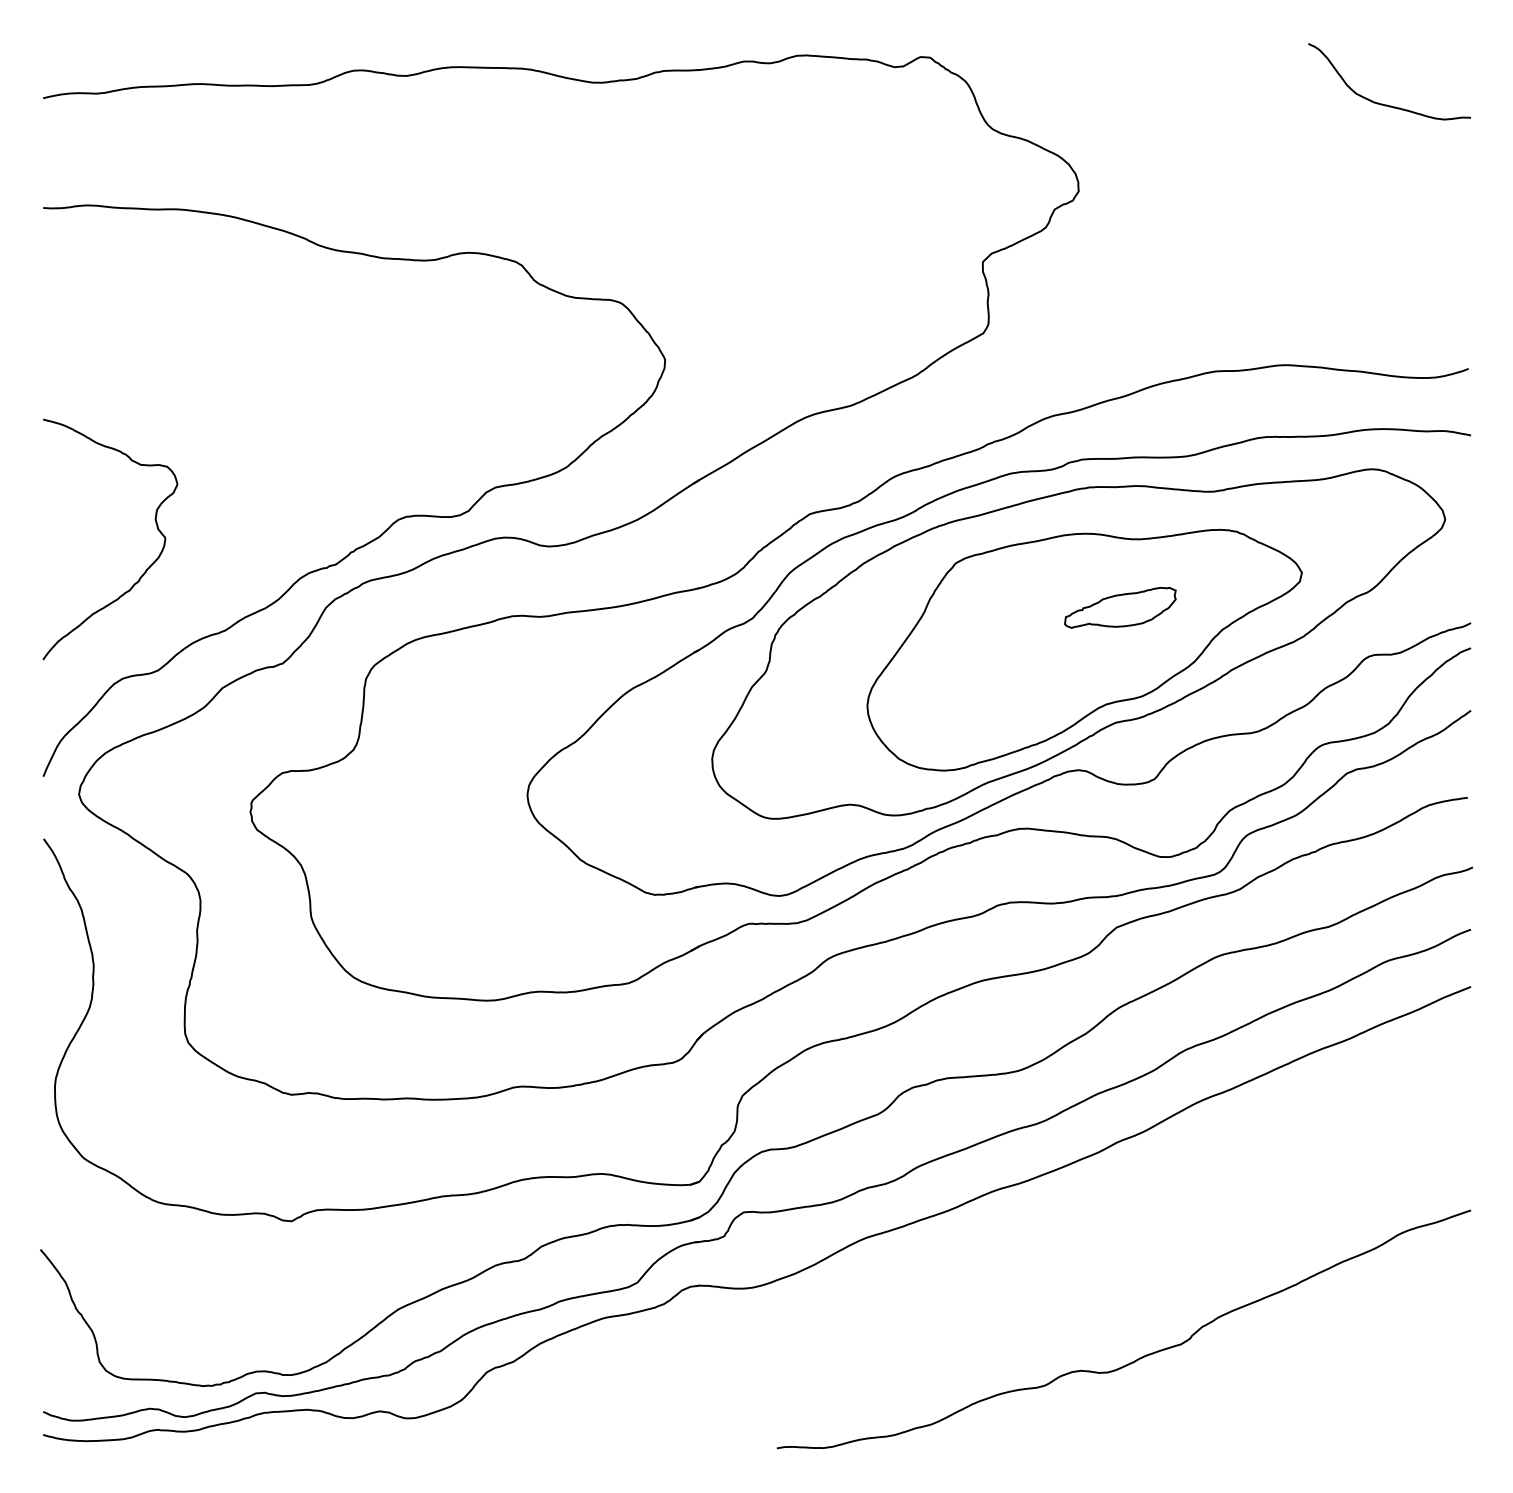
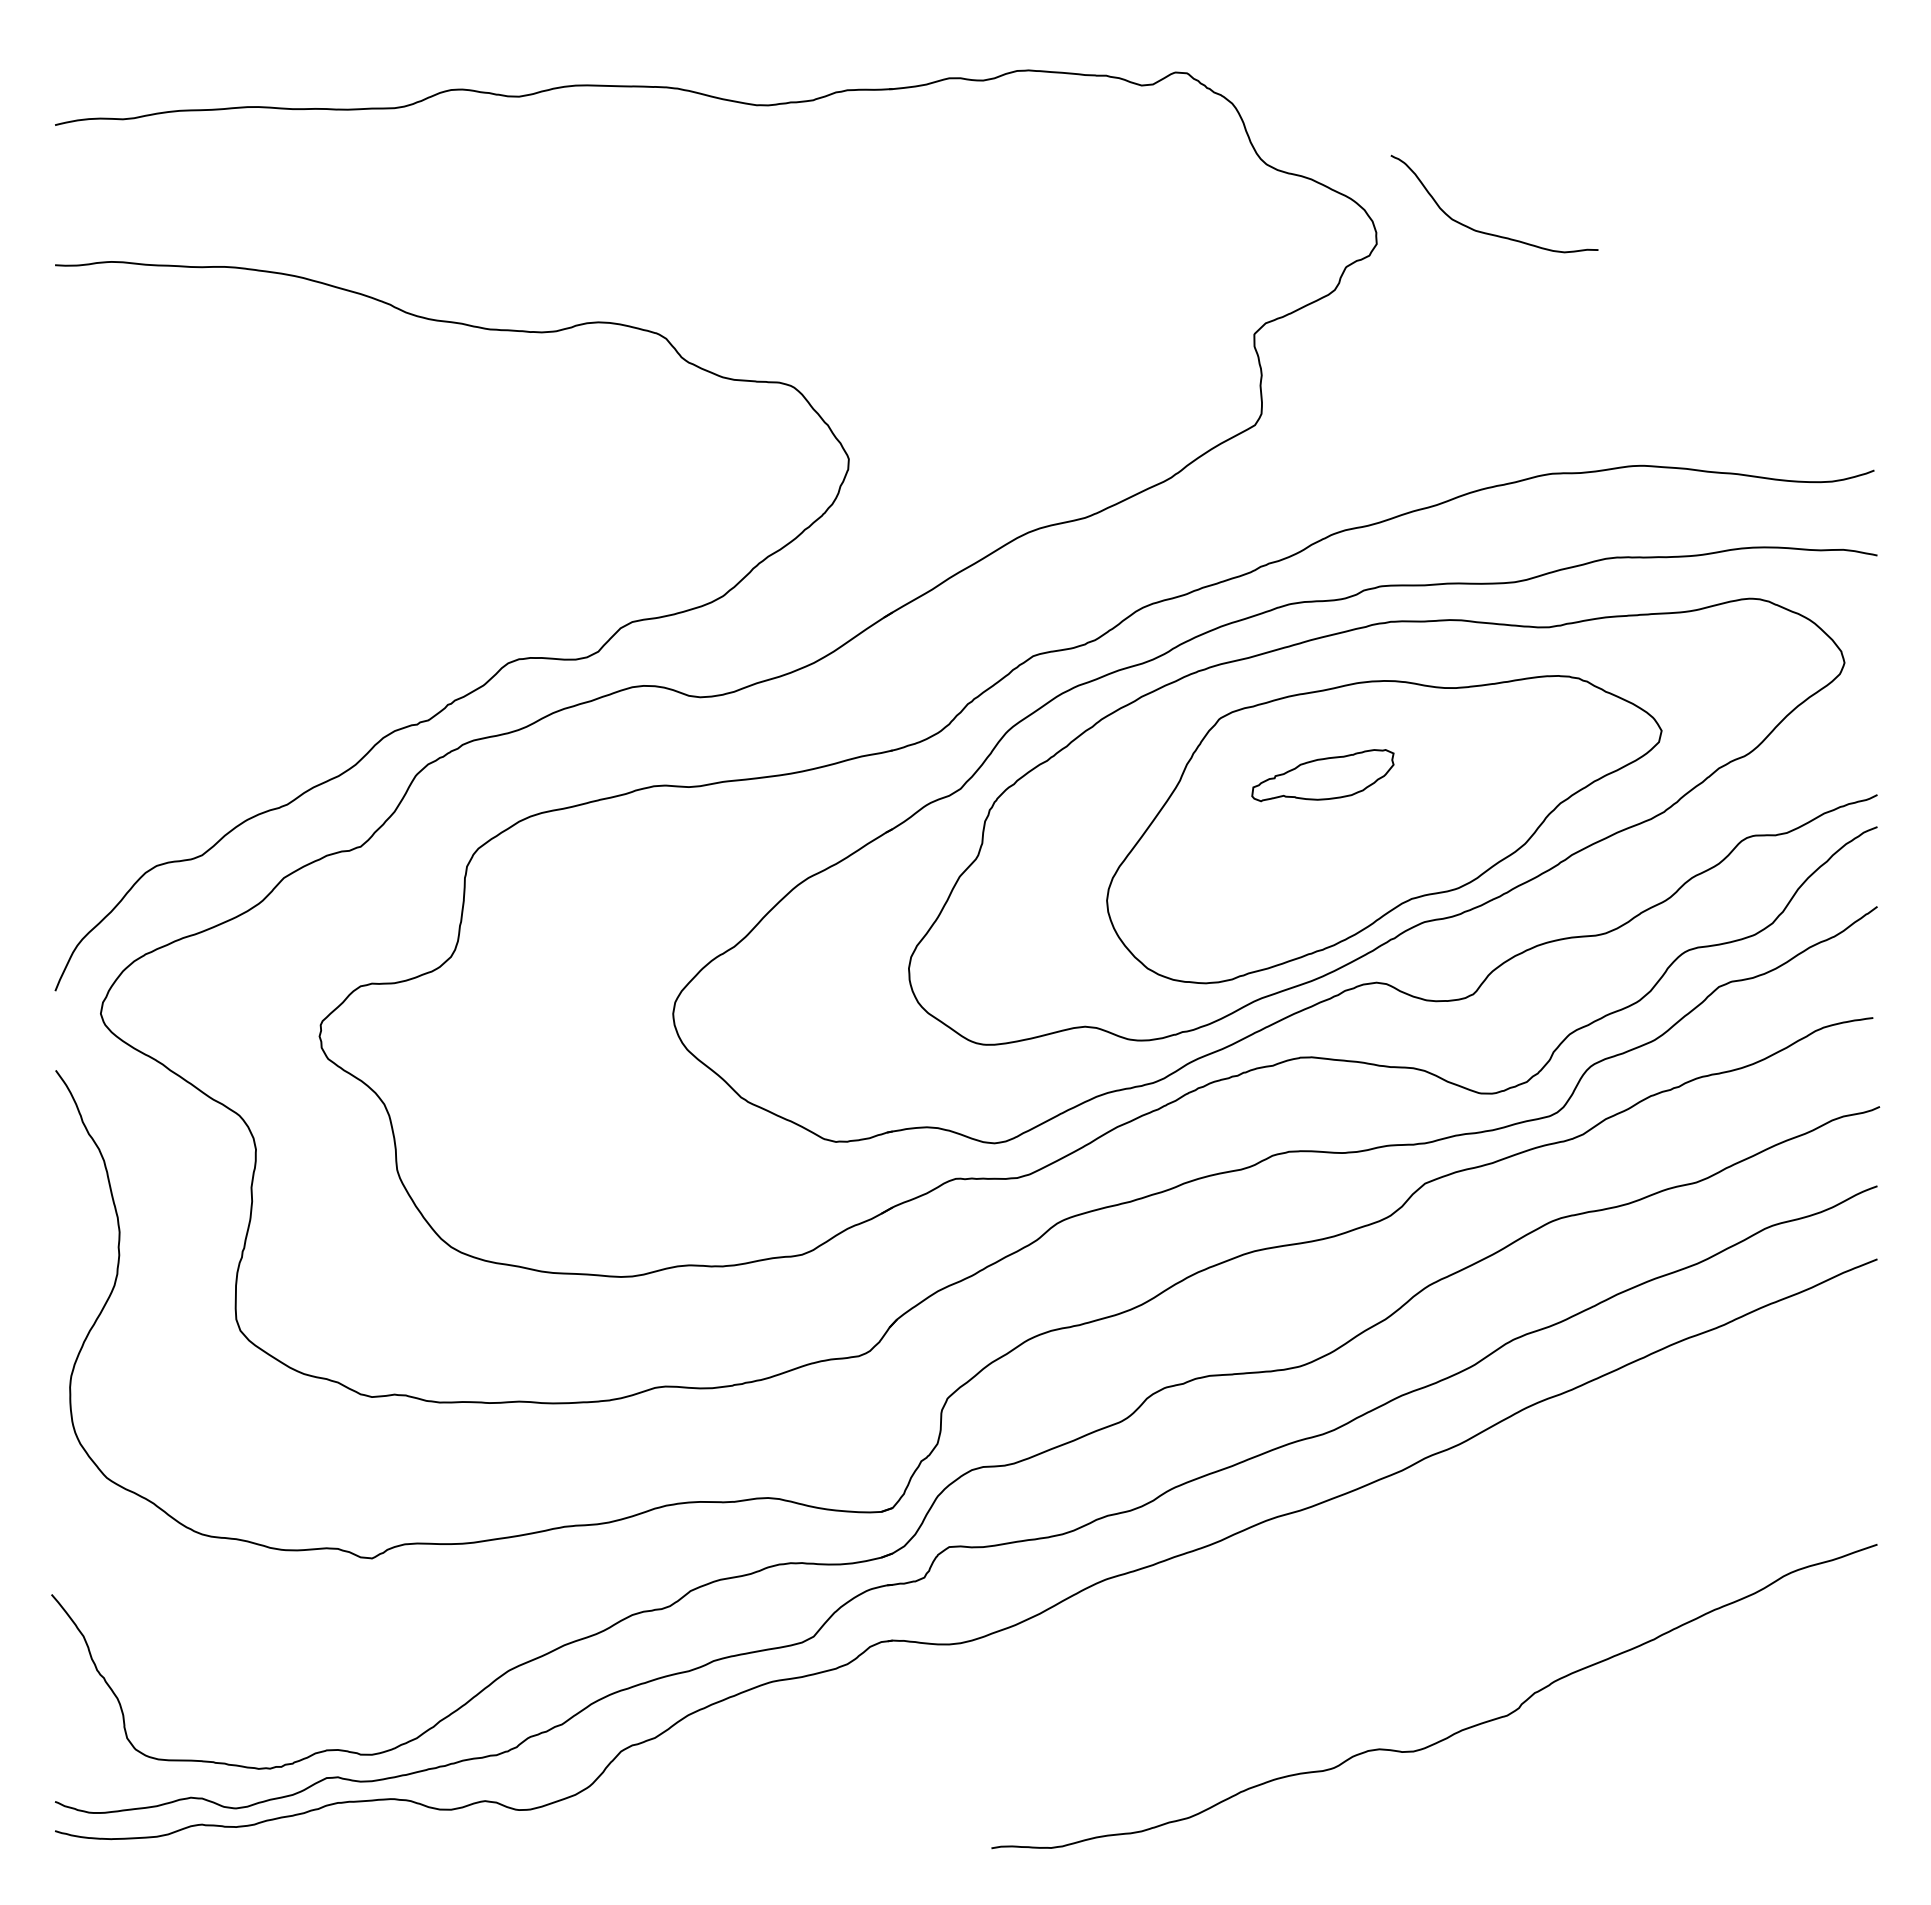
curve: (1384, 104) -> (1487, 232), moved
curve: (146, 569) -> (186, 726), removed
part: (1120, 607) -> (1322, 775), moved

